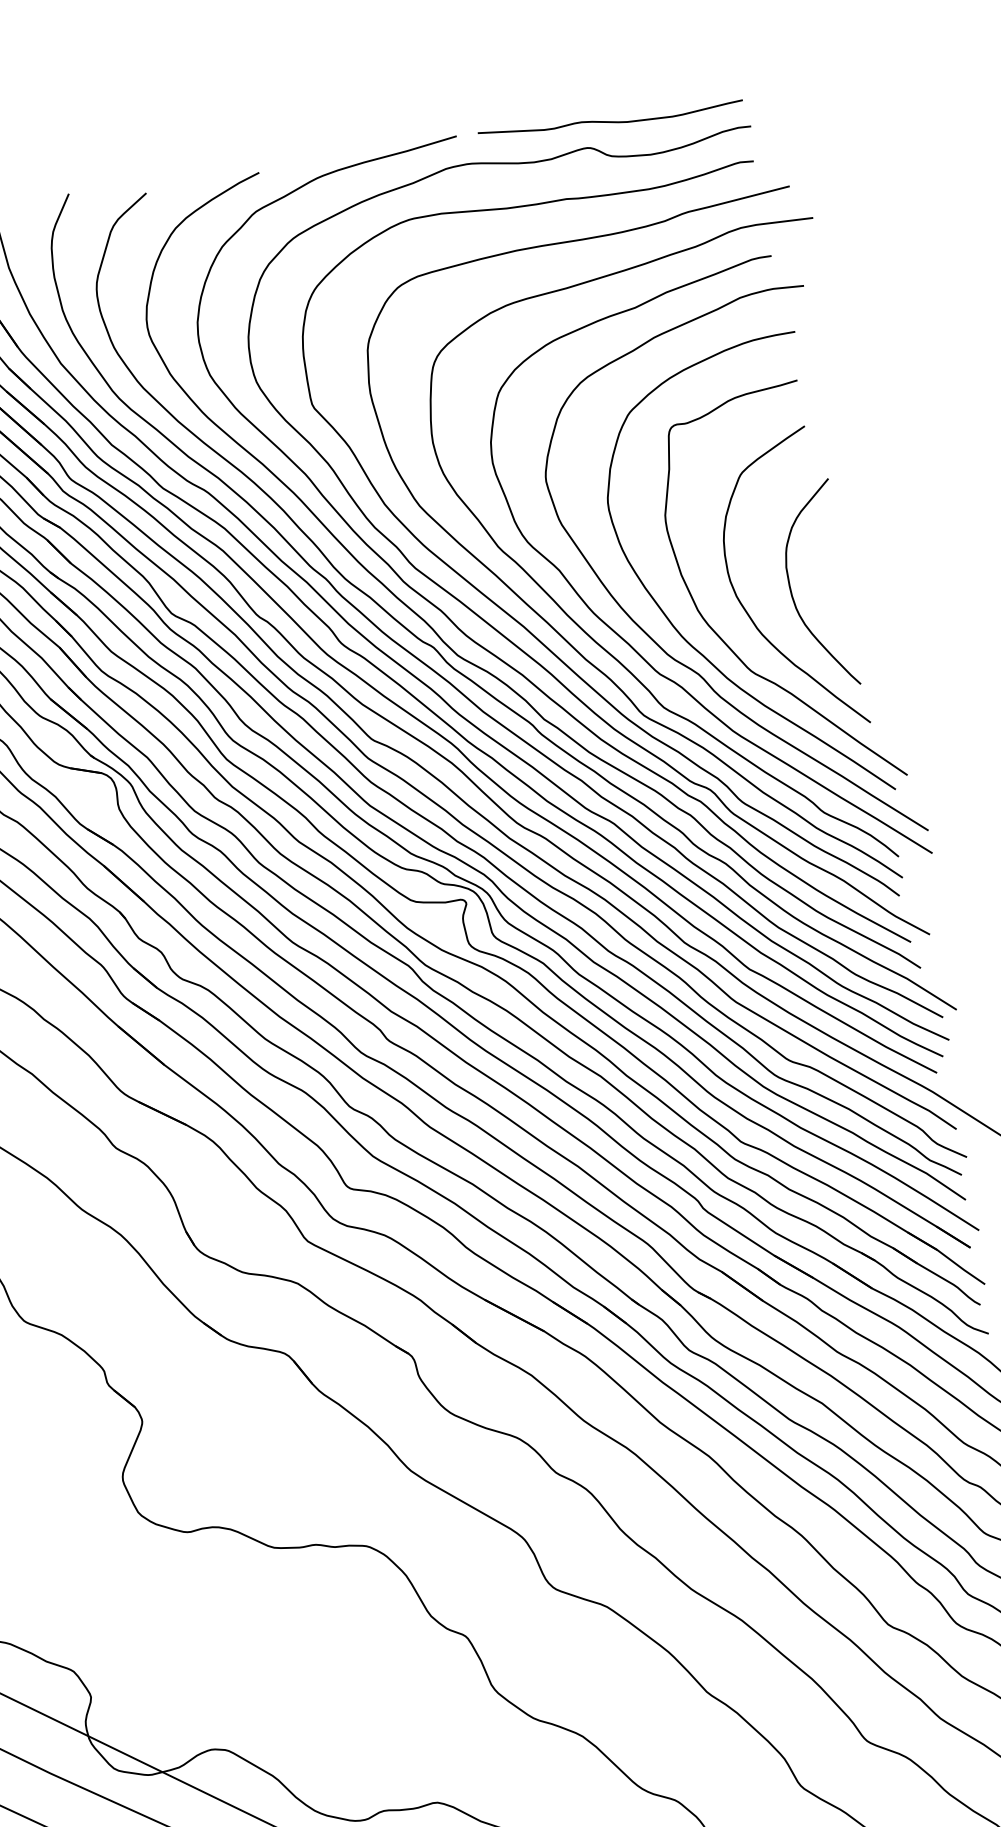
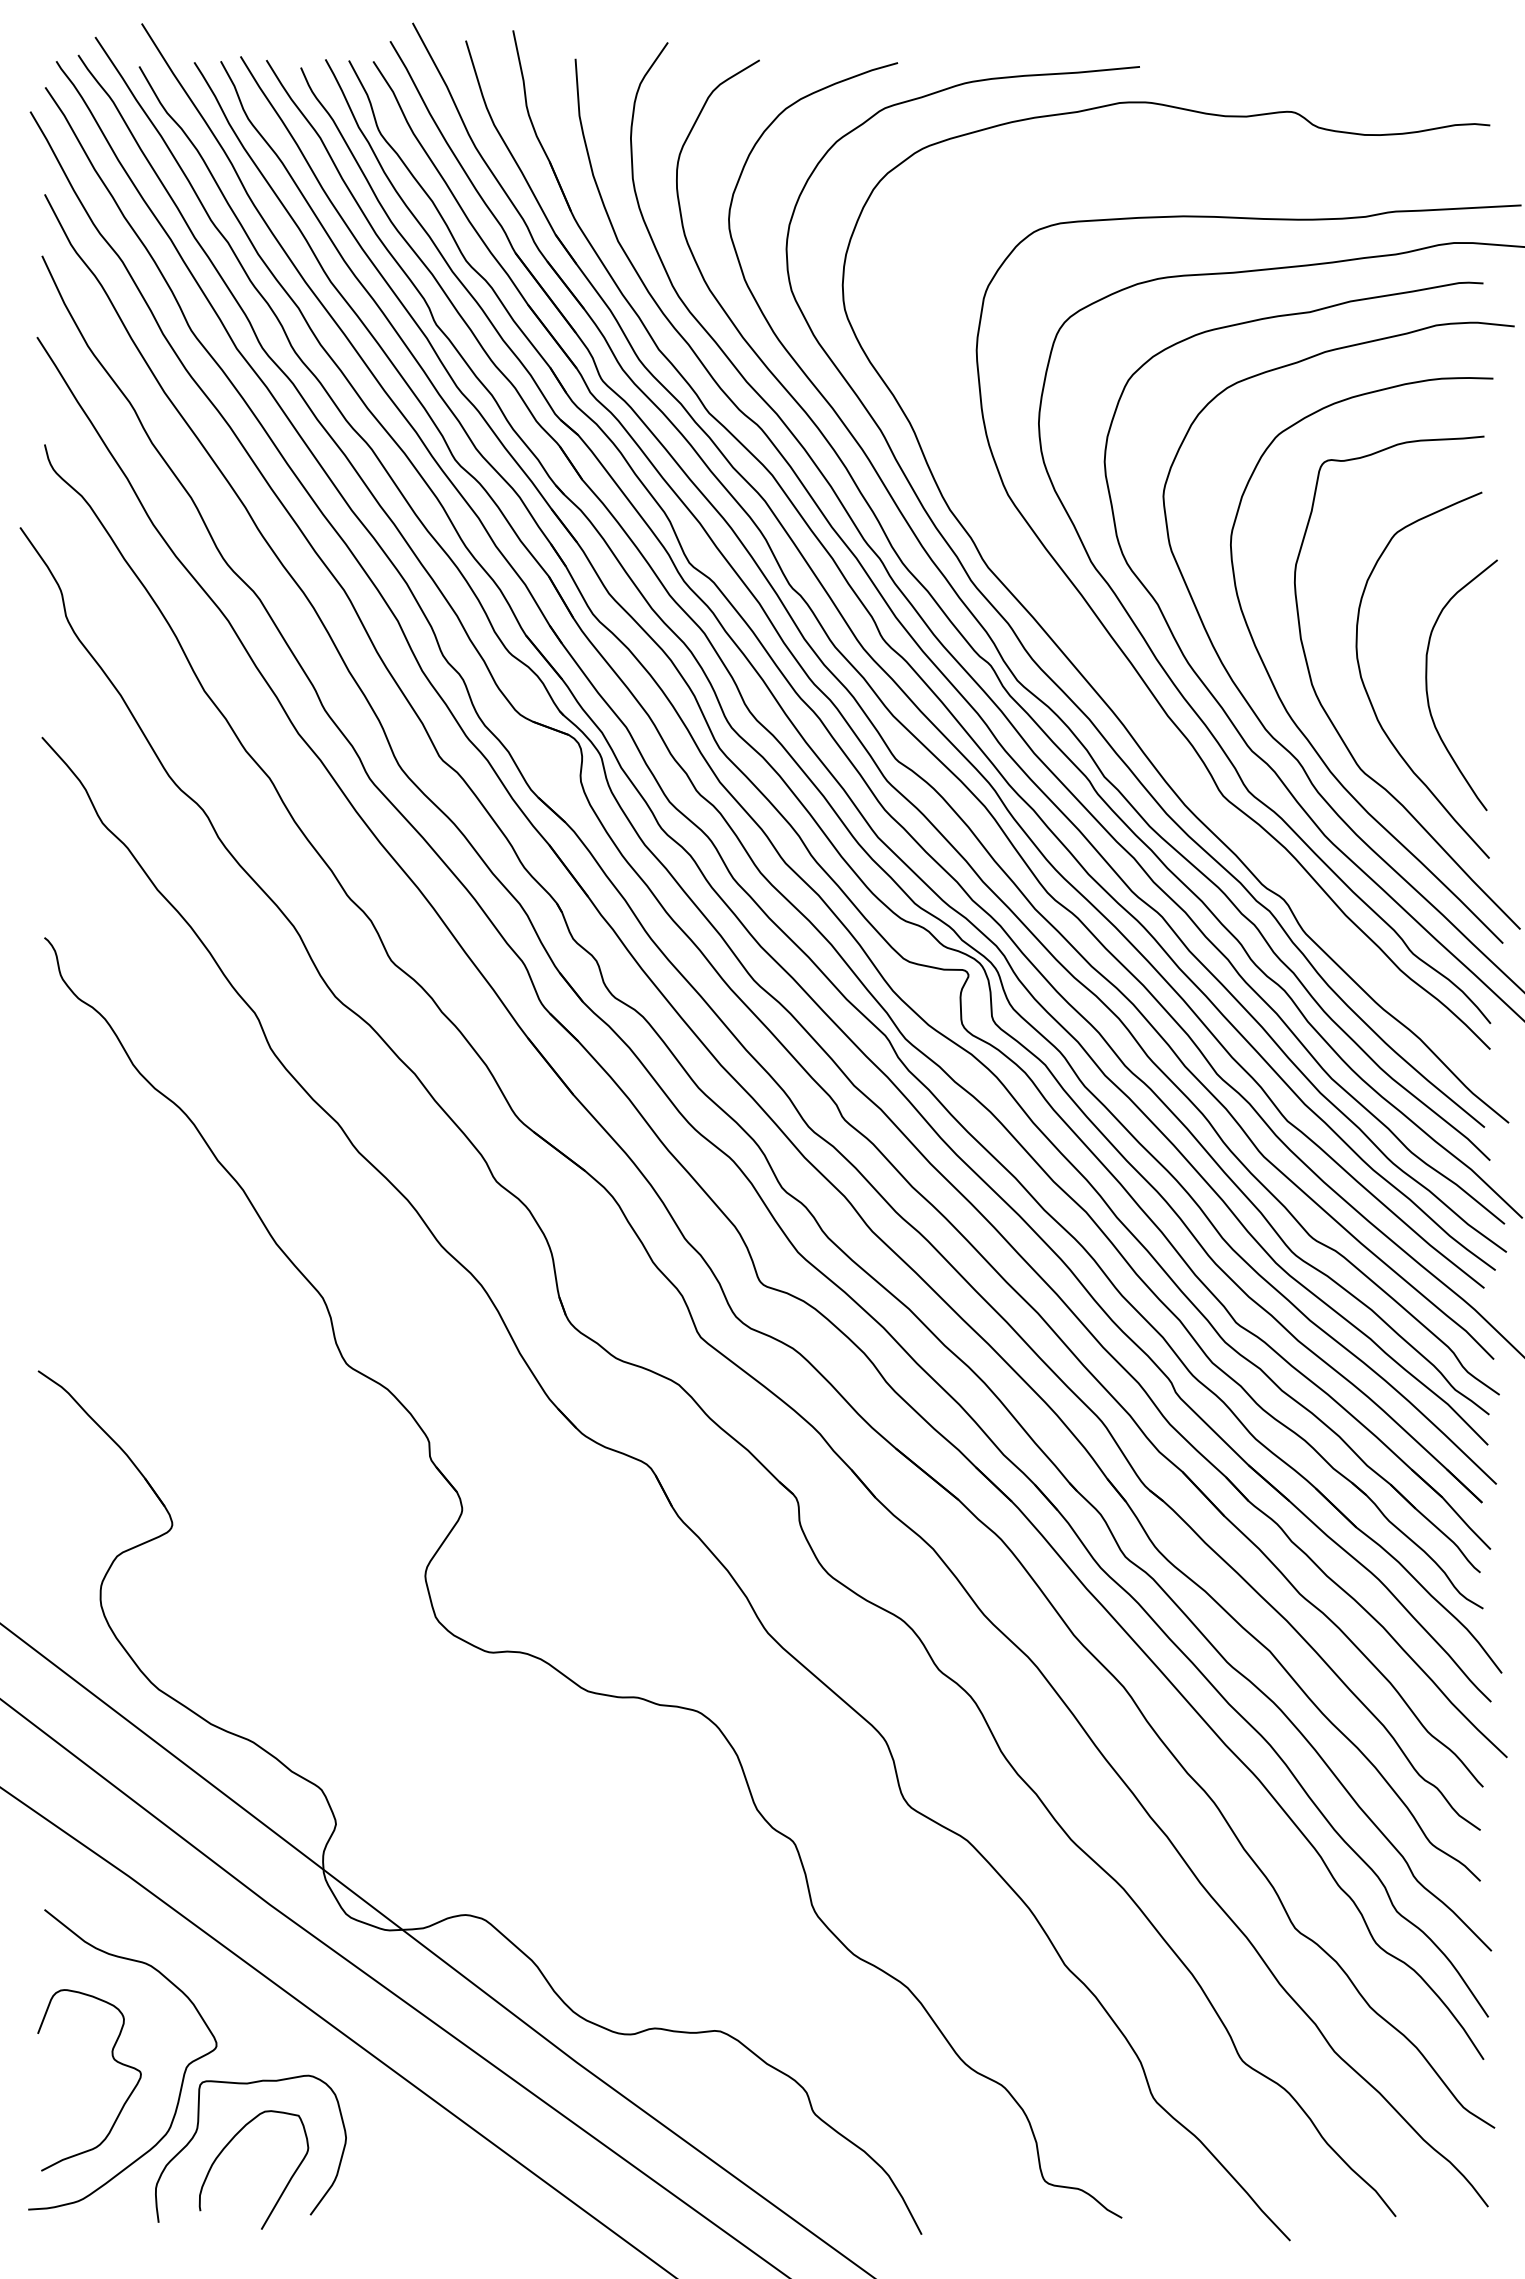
curve: (609, 121) -> (1324, 85), removed
curve: (531, 632) -> (1110, 671), removed

